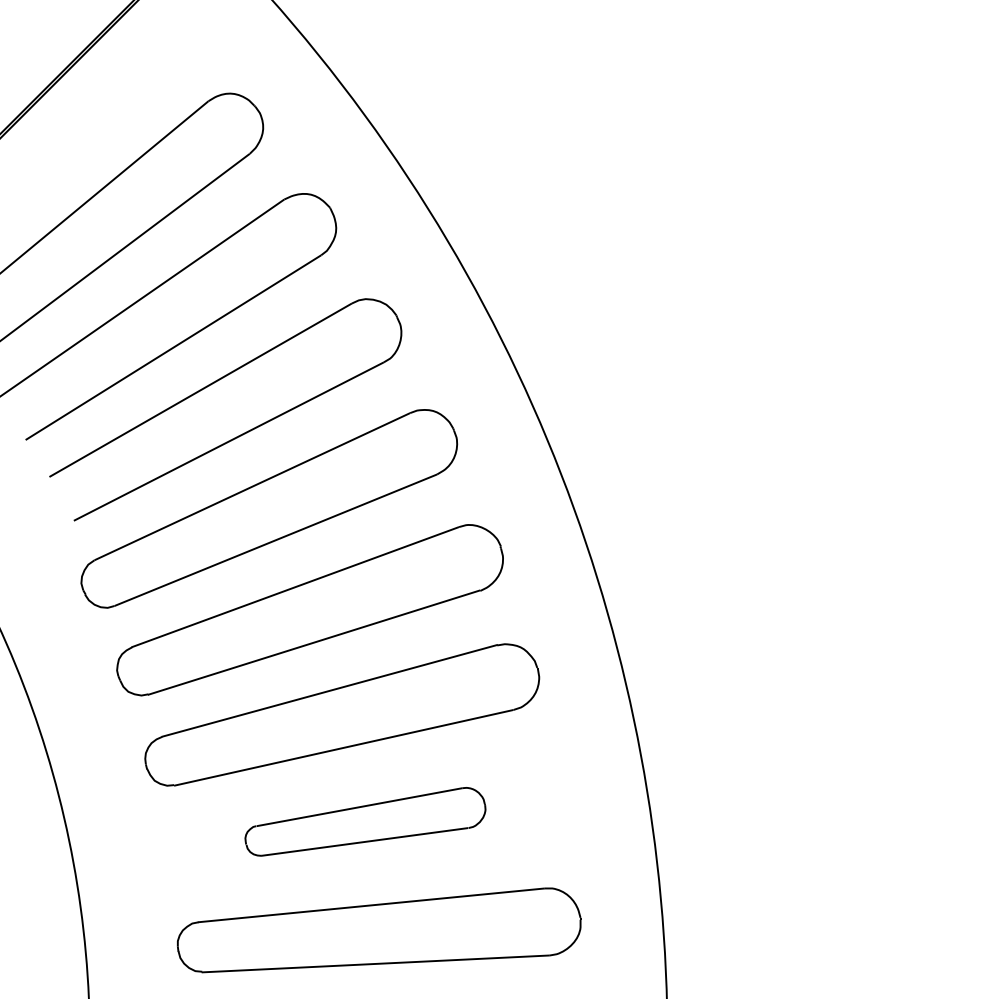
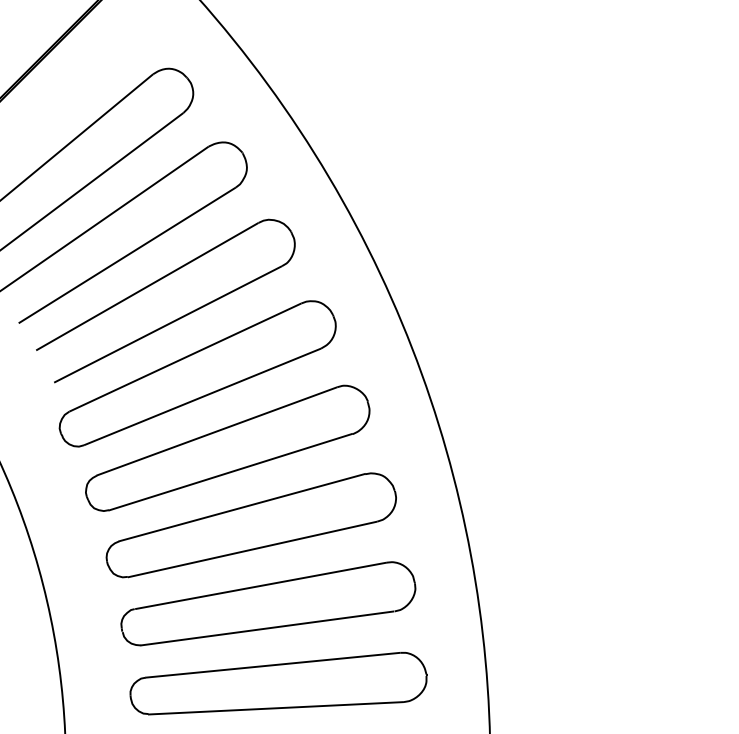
part: (365, 821) -> (268, 603), size x1.67

